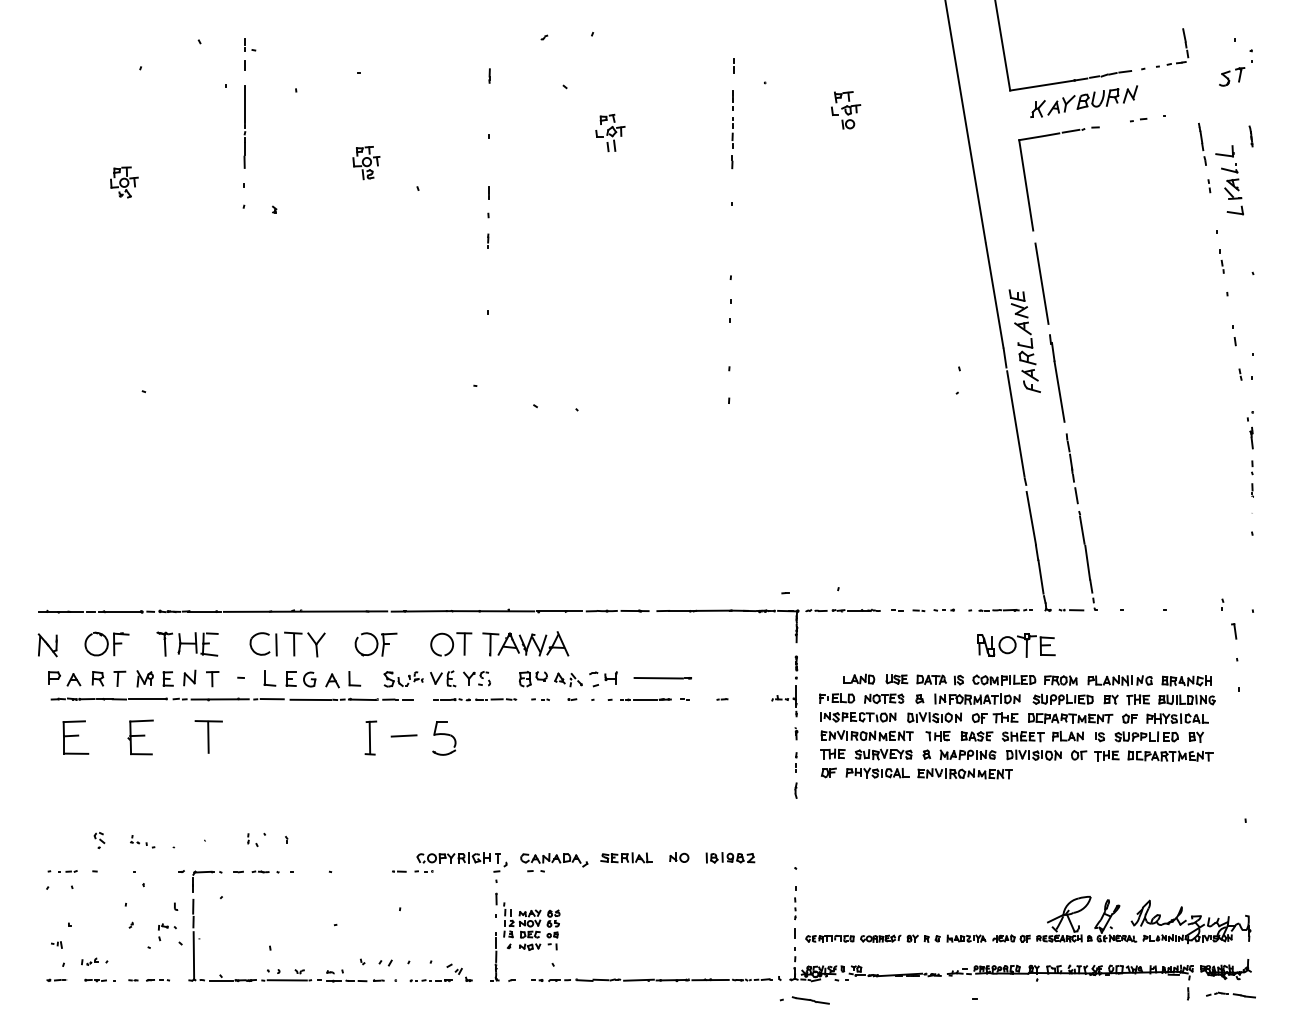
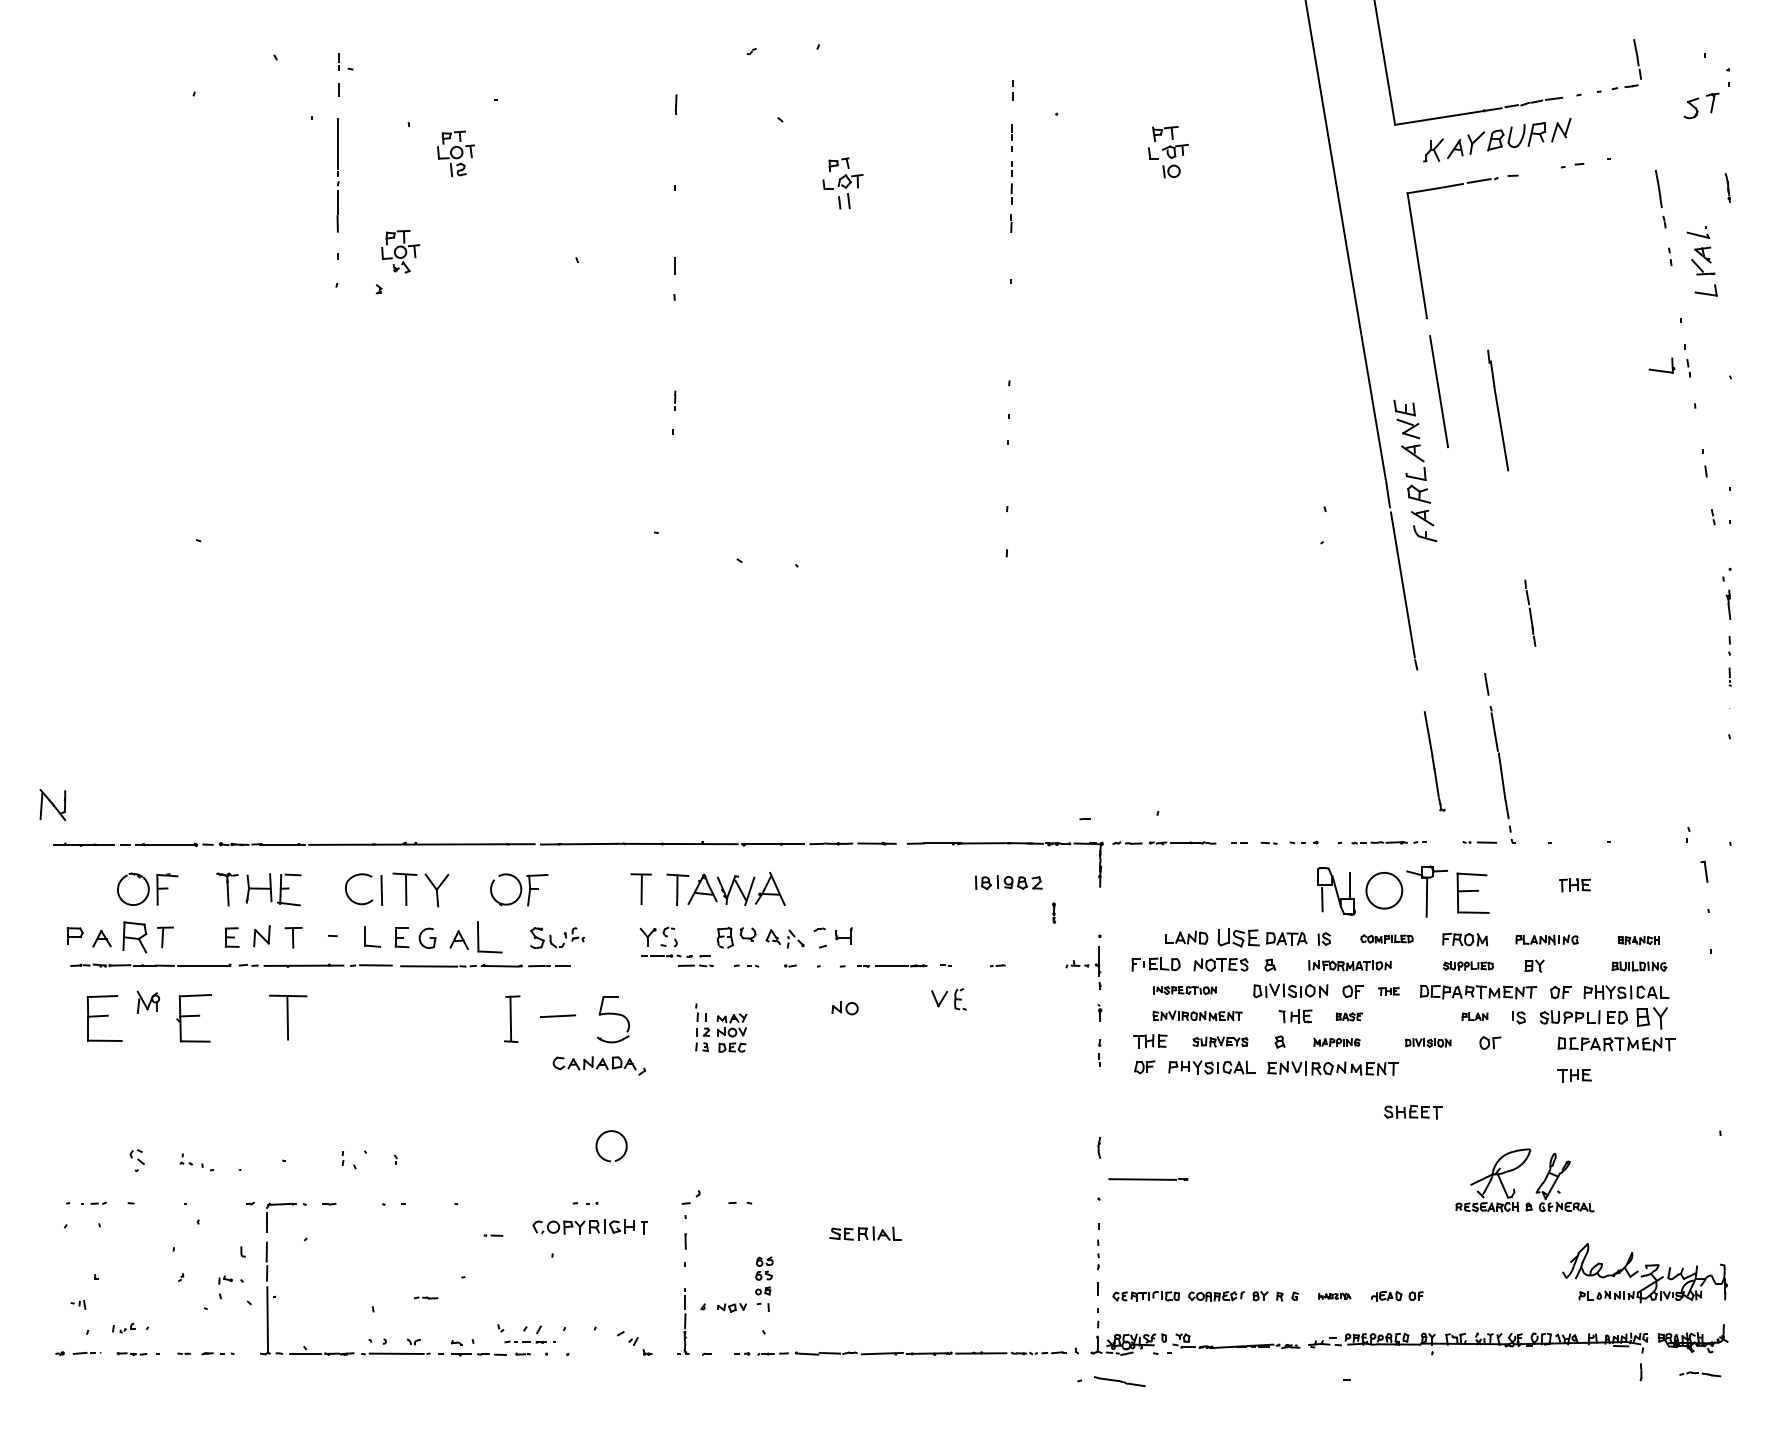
part: (1224, 151) -> (1661, 365), moved
part: (366, 162) -> (455, 153), moved
part: (124, 182) -> (400, 251), moved
line: (488, 240) -> (675, 400), moved
part: (1057, 378) -> (1498, 410), moved
line: (1070, 457) -> (1530, 612), moved
part: (1038, 551) -> (1434, 761), size x0.6
part: (47, 644) -> (52, 804), moved
part: (1016, 644) -> (1403, 890), size x1.6
arc: (434, 650) -> (600, 1154), moved
line: (796, 663) -> (1054, 912), moved
part: (98, 678) -> (135, 936), size x1.6
part: (145, 678) -> (148, 1001), moved
part: (354, 678) -> (489, 937), size x1.6
part: (442, 678) -> (948, 999), moved
line: (662, 678) -> (1148, 1179), moved
part: (896, 679) -> (1238, 938), size x1.4
part: (1003, 679) -> (1386, 938), size x0.6
part: (1119, 680) -> (1546, 939), size x0.7
part: (1186, 681) -> (1638, 940), size x0.6
part: (458, 699) -> (675, 955), moved
part: (977, 699) -> (1349, 965), size x0.7
part: (1063, 699) -> (1468, 965), size x0.6
part: (1137, 699) -> (1574, 885), moved
part: (1187, 699) -> (1639, 966), size x0.7
part: (857, 717) -> (1184, 990), size x0.6
part: (1005, 718) -> (1388, 991), size x0.6
part: (867, 735) -> (1197, 1015), size x0.7
part: (977, 736) -> (1349, 1016), size x0.6
part: (1023, 736) -> (1413, 1111), moved
part: (1067, 736) -> (1474, 1016), size x0.6
part: (1196, 736) -> (1652, 1017), size x1.6
part: (883, 754) -> (1220, 1041), size x0.7
part: (967, 754) -> (1336, 1042), size x0.6
part: (1034, 754) -> (1428, 1042), size x0.6
part: (1106, 755) -> (1574, 1075), moved
part: (796, 790) -> (1099, 1147), moved
part: (458, 857) -> (589, 1226), moved
part: (626, 857) -> (865, 1233), moved
part: (678, 857) -> (844, 1008), moved
part: (730, 857) -> (1008, 882), moved
part: (554, 859) -> (599, 1065), moved
part: (261, 871) -> (426, 1297), moved
line: (399, 871) -> (493, 1235), moved
part: (522, 920) -> (721, 1027), moved
part: (1079, 925) -> (1514, 1188), moved
part: (966, 938) -> (1334, 1296), size x0.6
part: (56, 980) -> (78, 1353), size x1.6
part: (439, 980) -> (529, 1341), moved
part: (1231, 995) -> (1700, 1374), size x0.6

